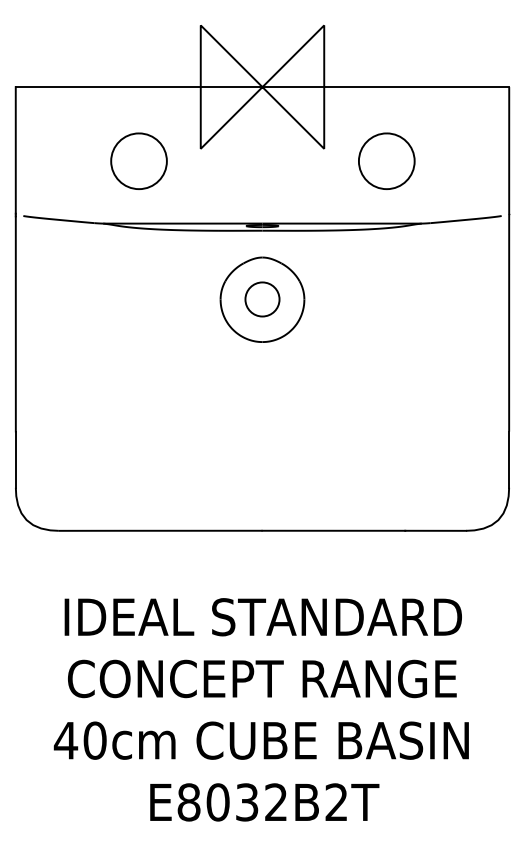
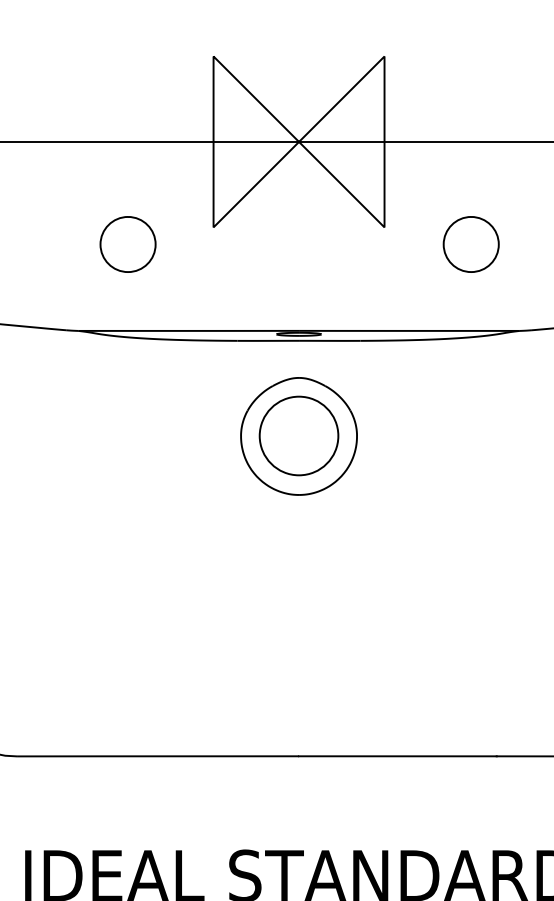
part: (138, 160) -> (127, 243), size x0.71
part: (386, 160) -> (470, 243), size x0.71
circle: (262, 299) -> (299, 436), size x1.67

